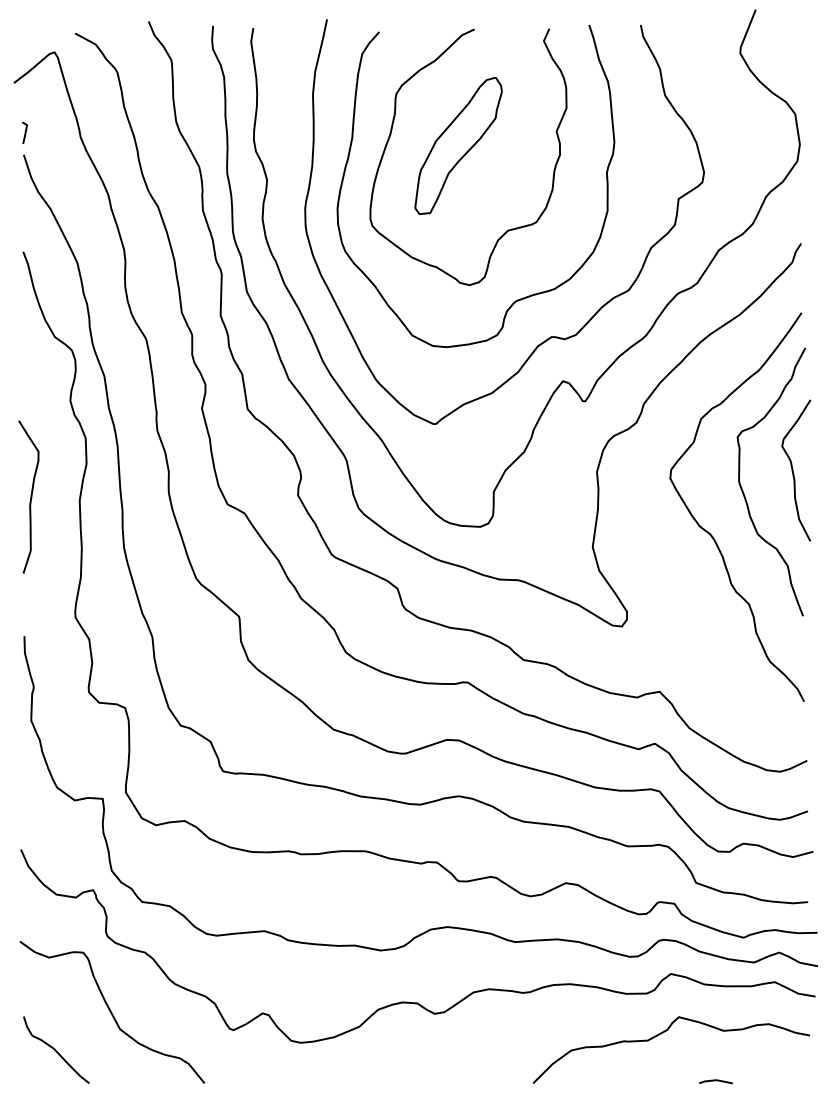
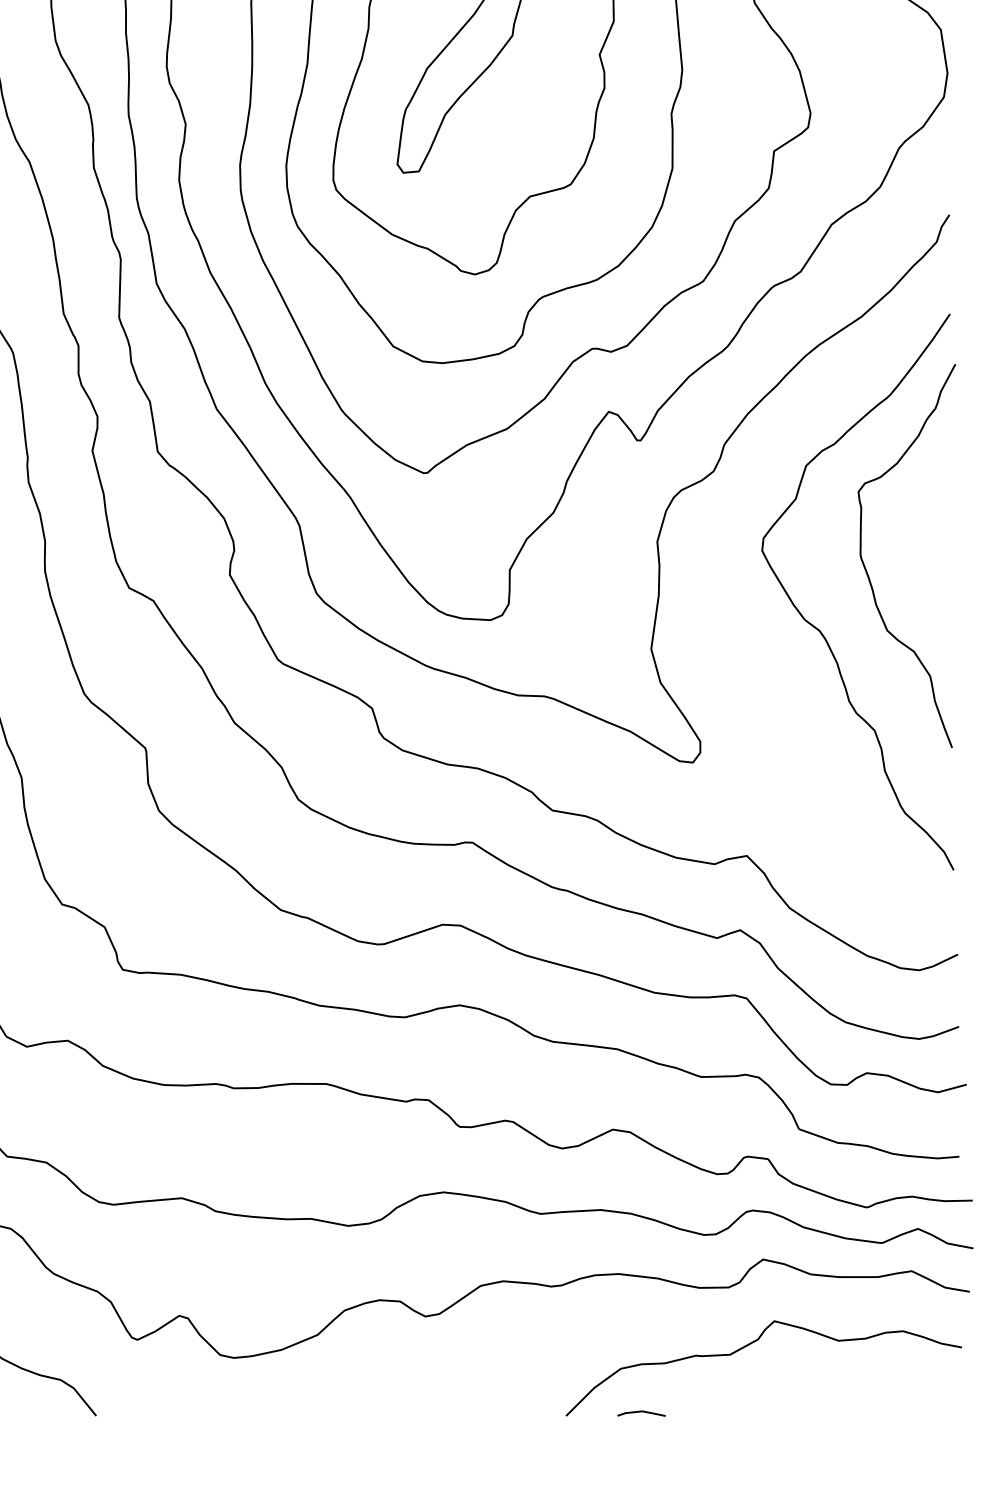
curve: (793, 470) -> (938, 539), removed
curve: (715, 1081) -> (640, 1413), moved

